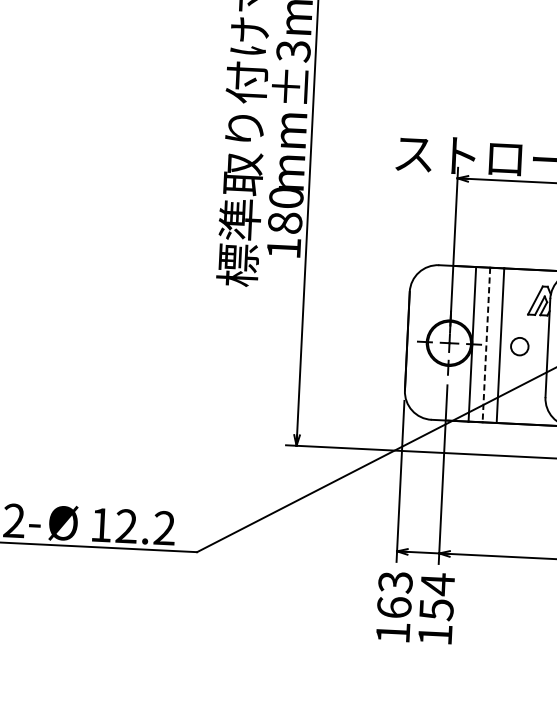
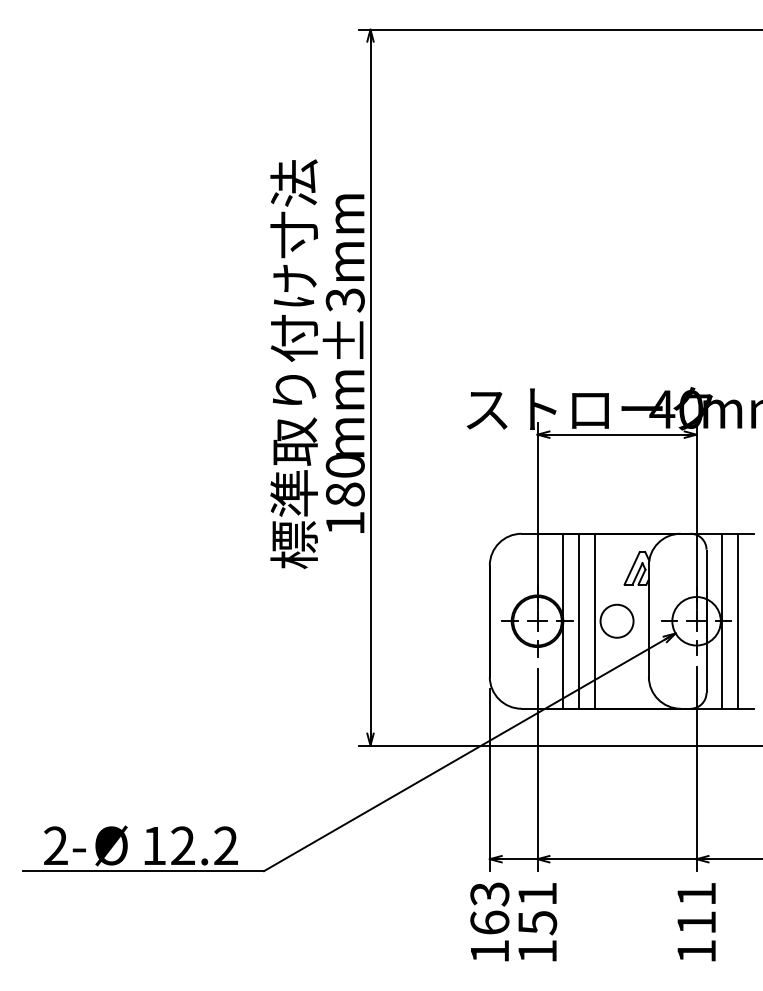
line: (486, 345) -> (579, 621), dashed -> solid
circle: (519, 345) -> (616, 620), size x1.67
text: (437, 584) -> (537, 894), 154 -> 151

